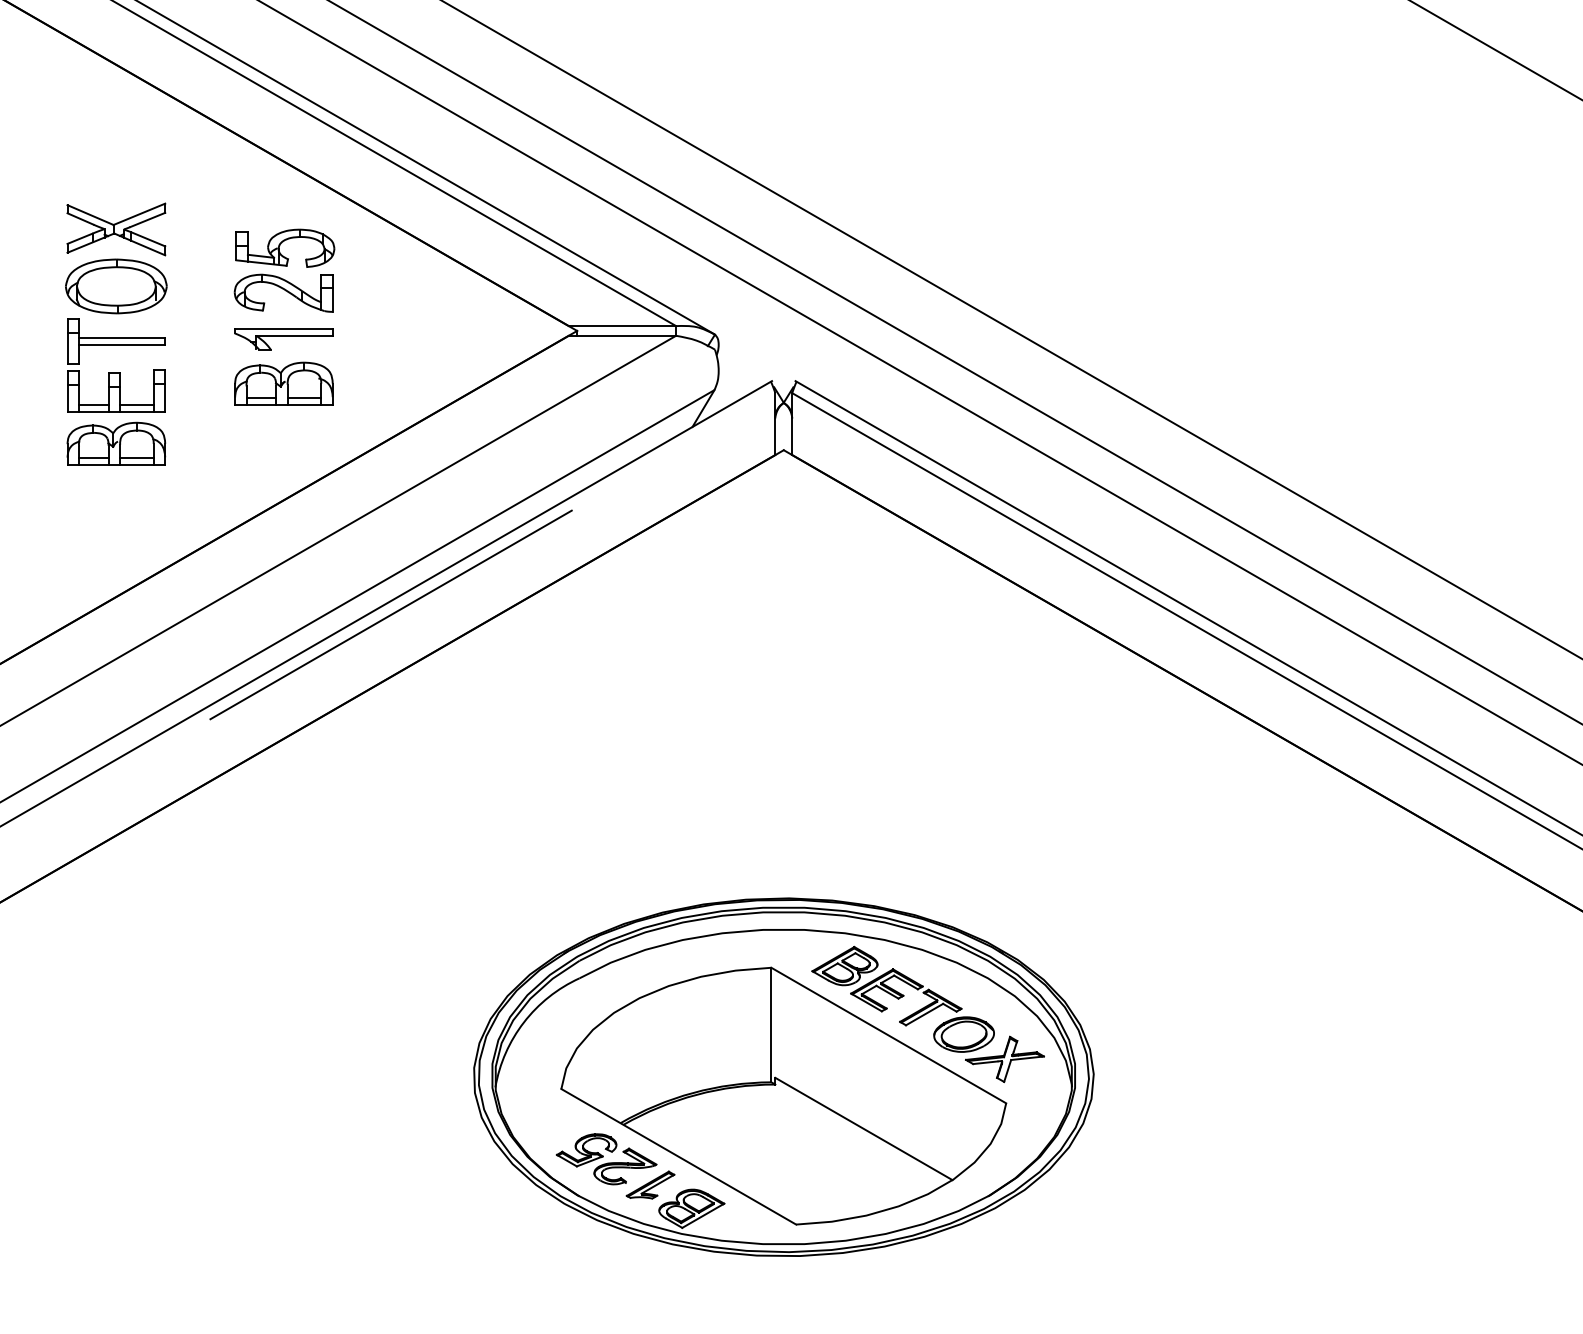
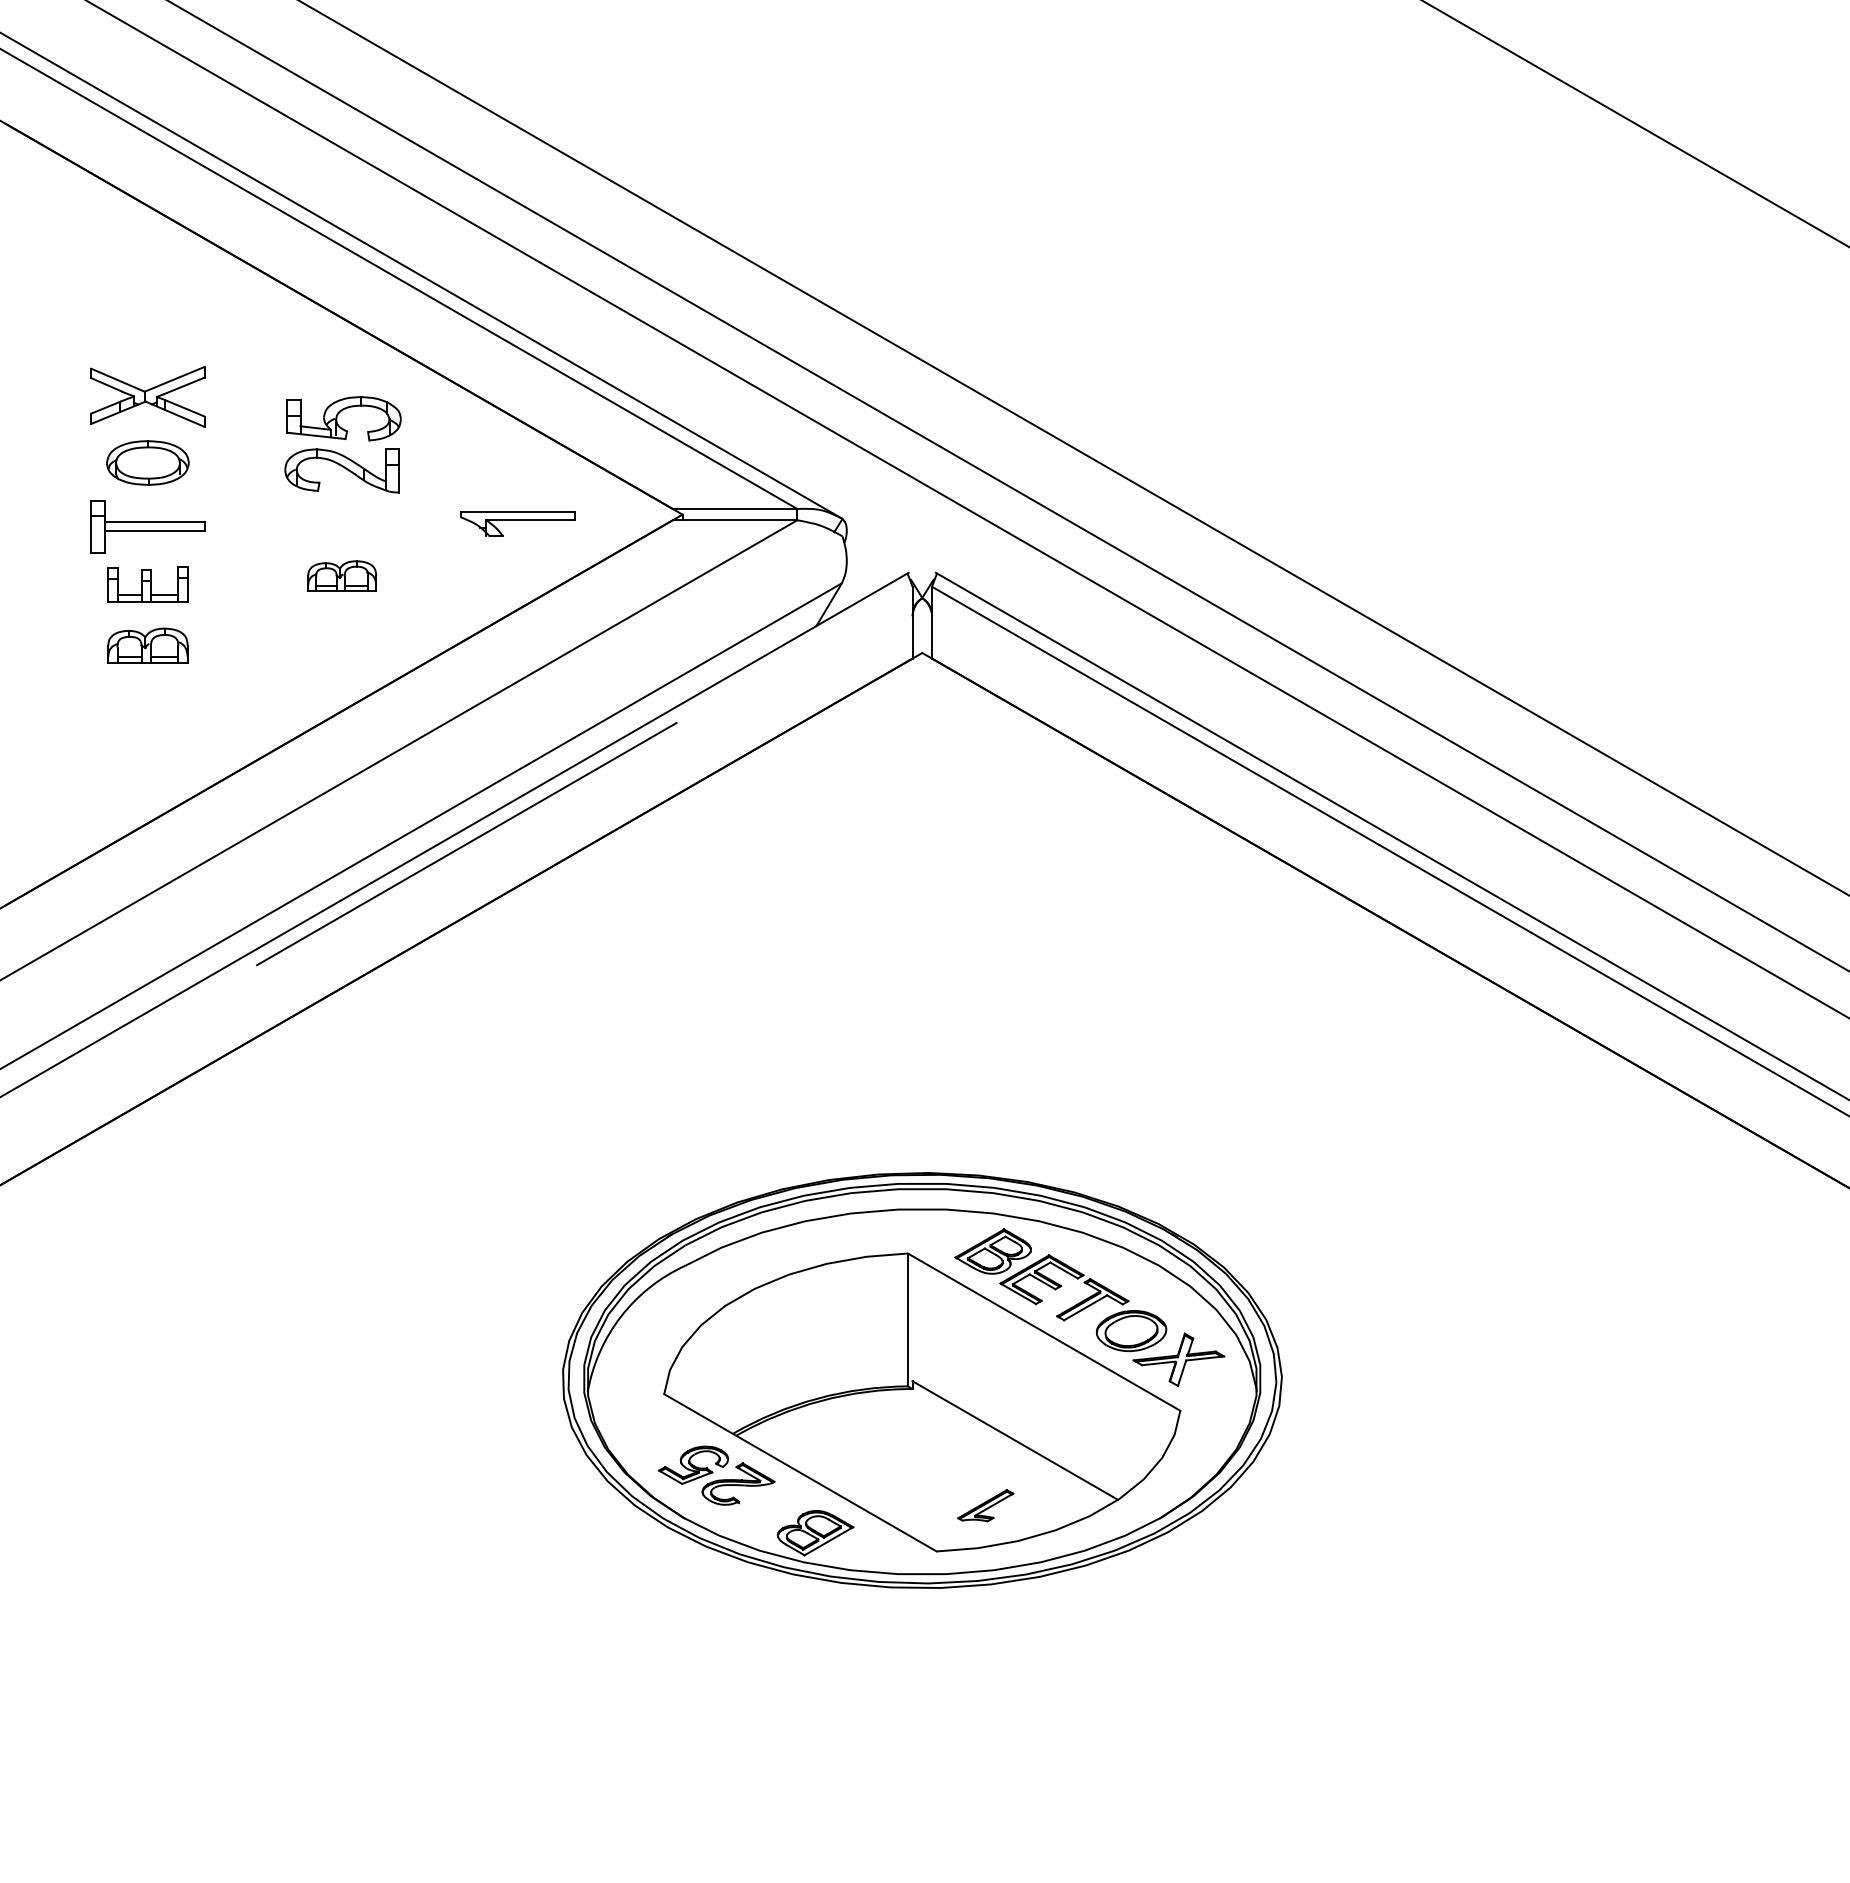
part: (115, 286) -> (147, 462), size x0.7
part: (283, 338) -> (517, 523), moved
part: (283, 383) -> (341, 575), size x0.6
part: (115, 391) -> (147, 584), size x0.7
part: (115, 443) -> (147, 645), size x0.7
part: (650, 1184) -> (985, 1505), moved

